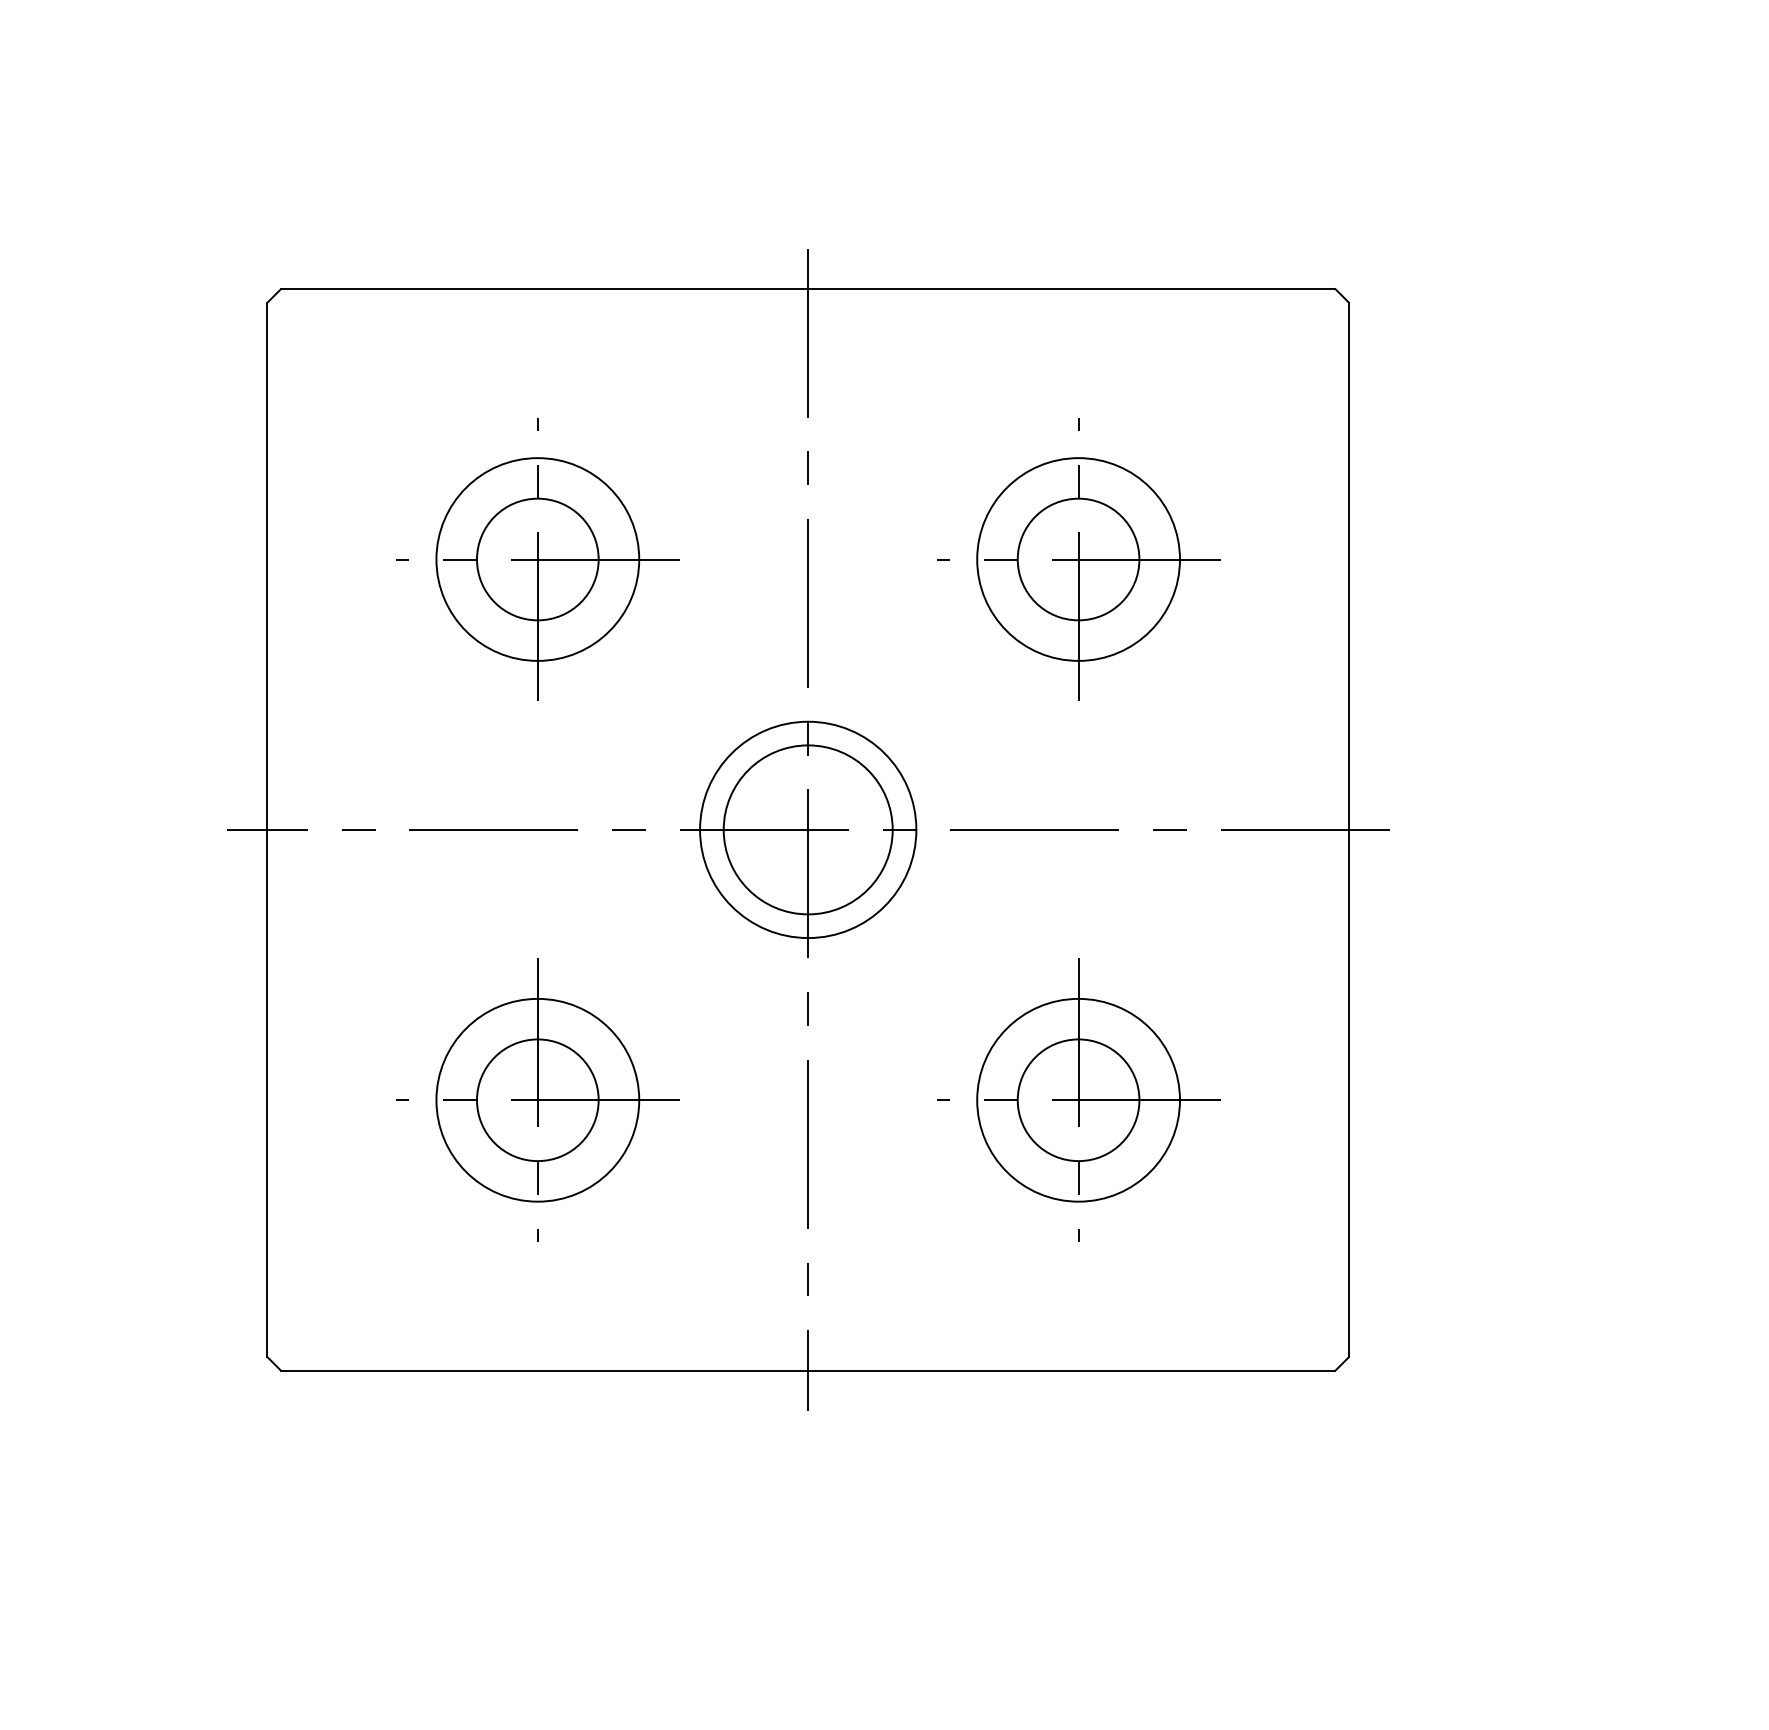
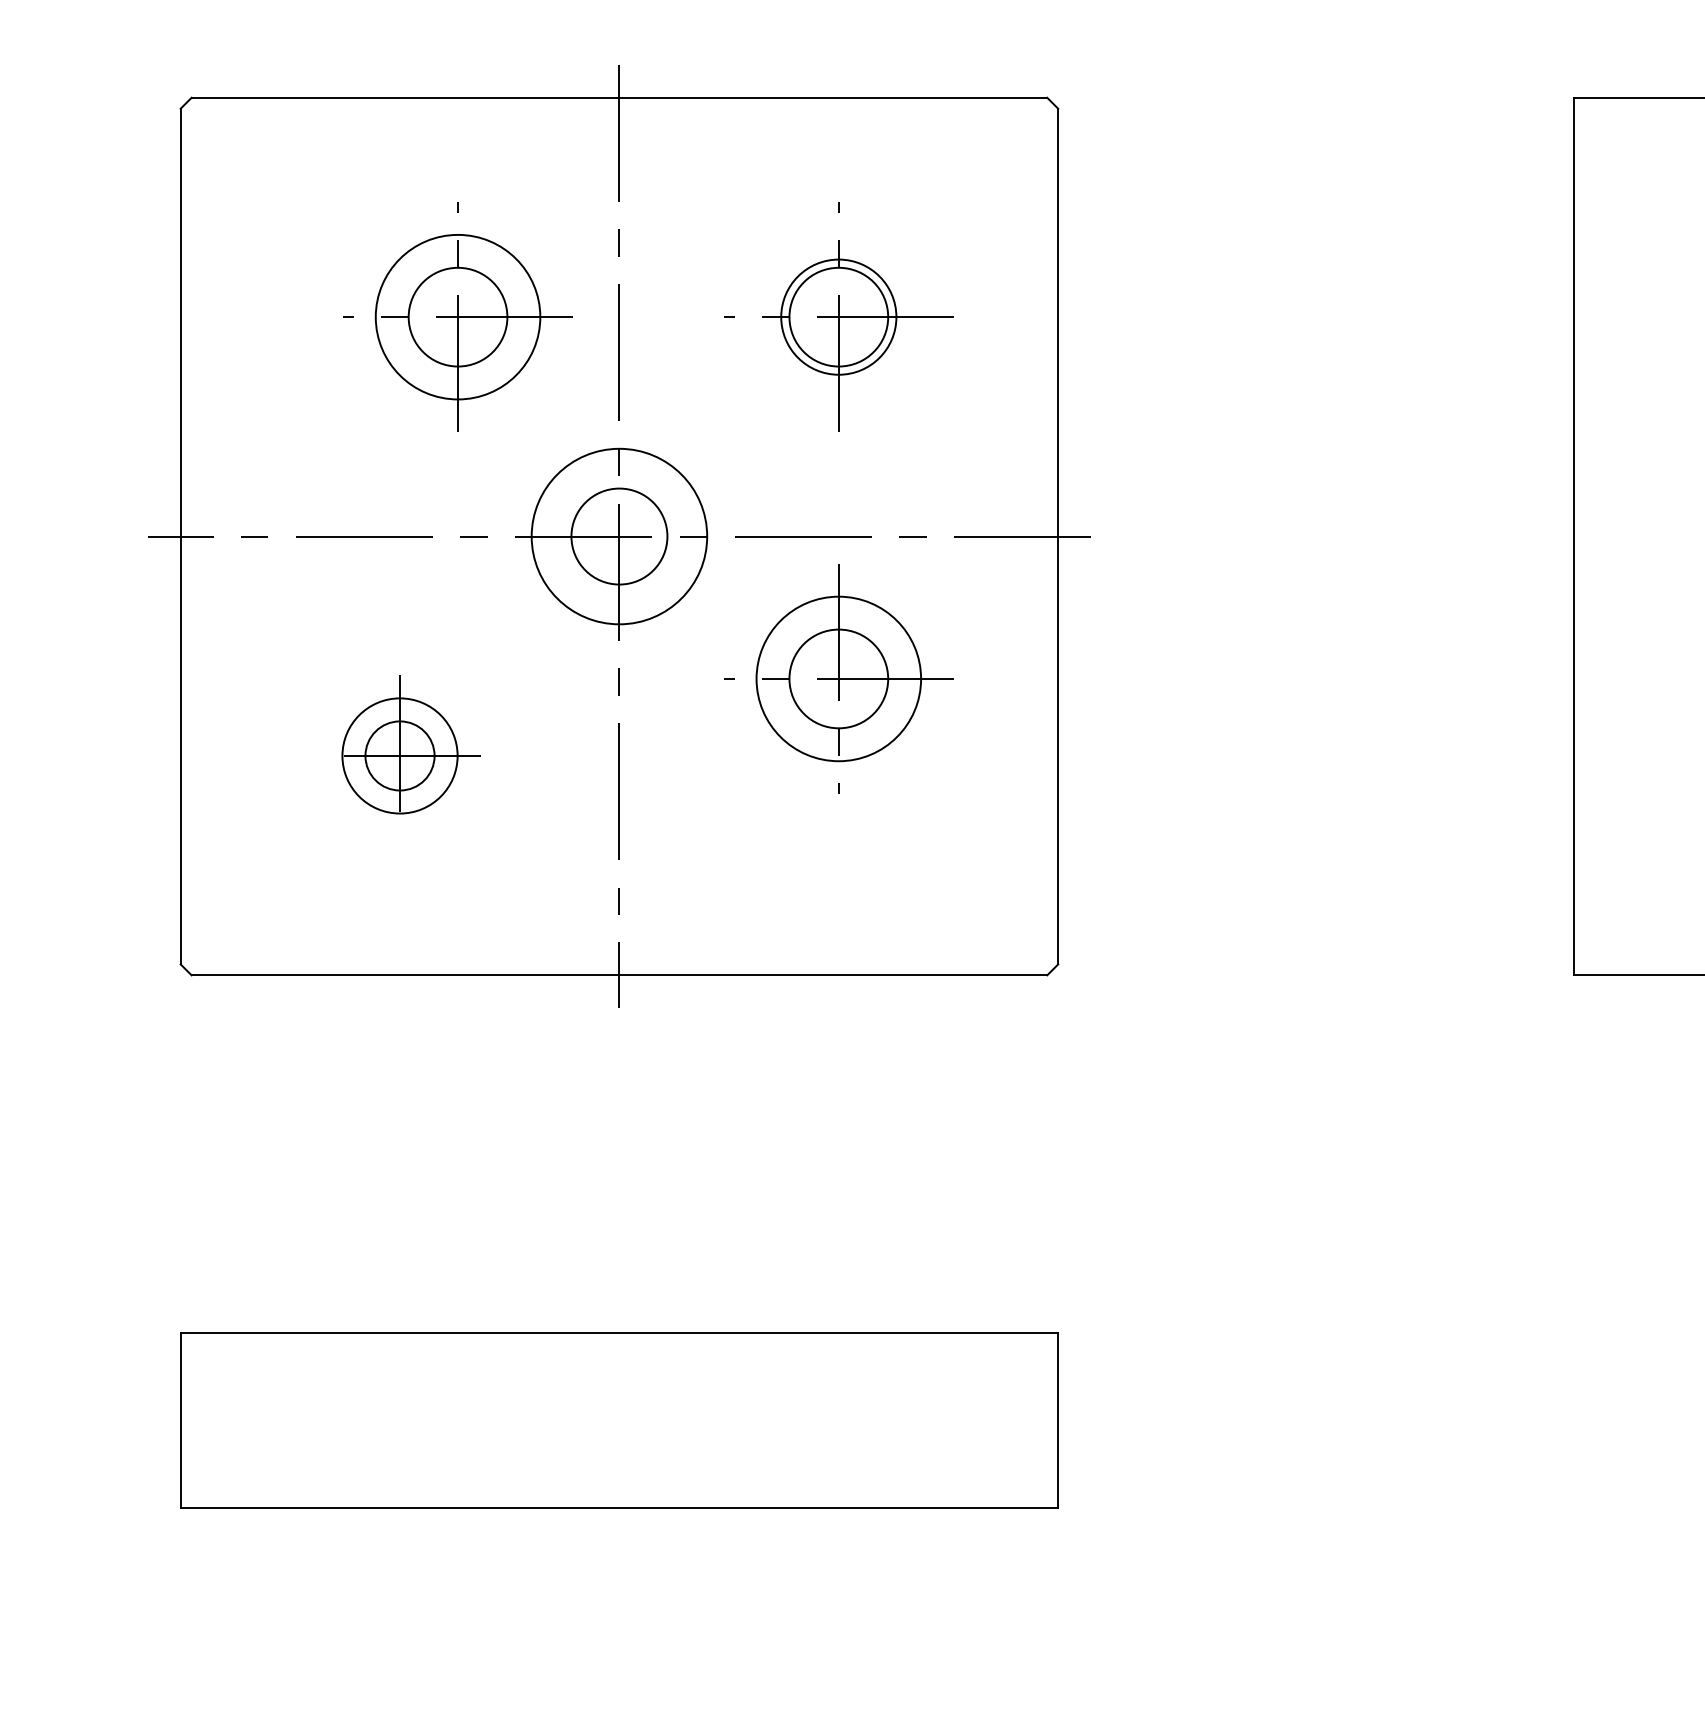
part: (537, 558) -> (457, 316), moved
circle: (1078, 558) -> (838, 316), size x0.7
circle: (808, 829) -> (619, 536), size x0.7
part: (537, 1099) -> (399, 755), size x0.7
part: (1078, 1099) -> (838, 678), moved

